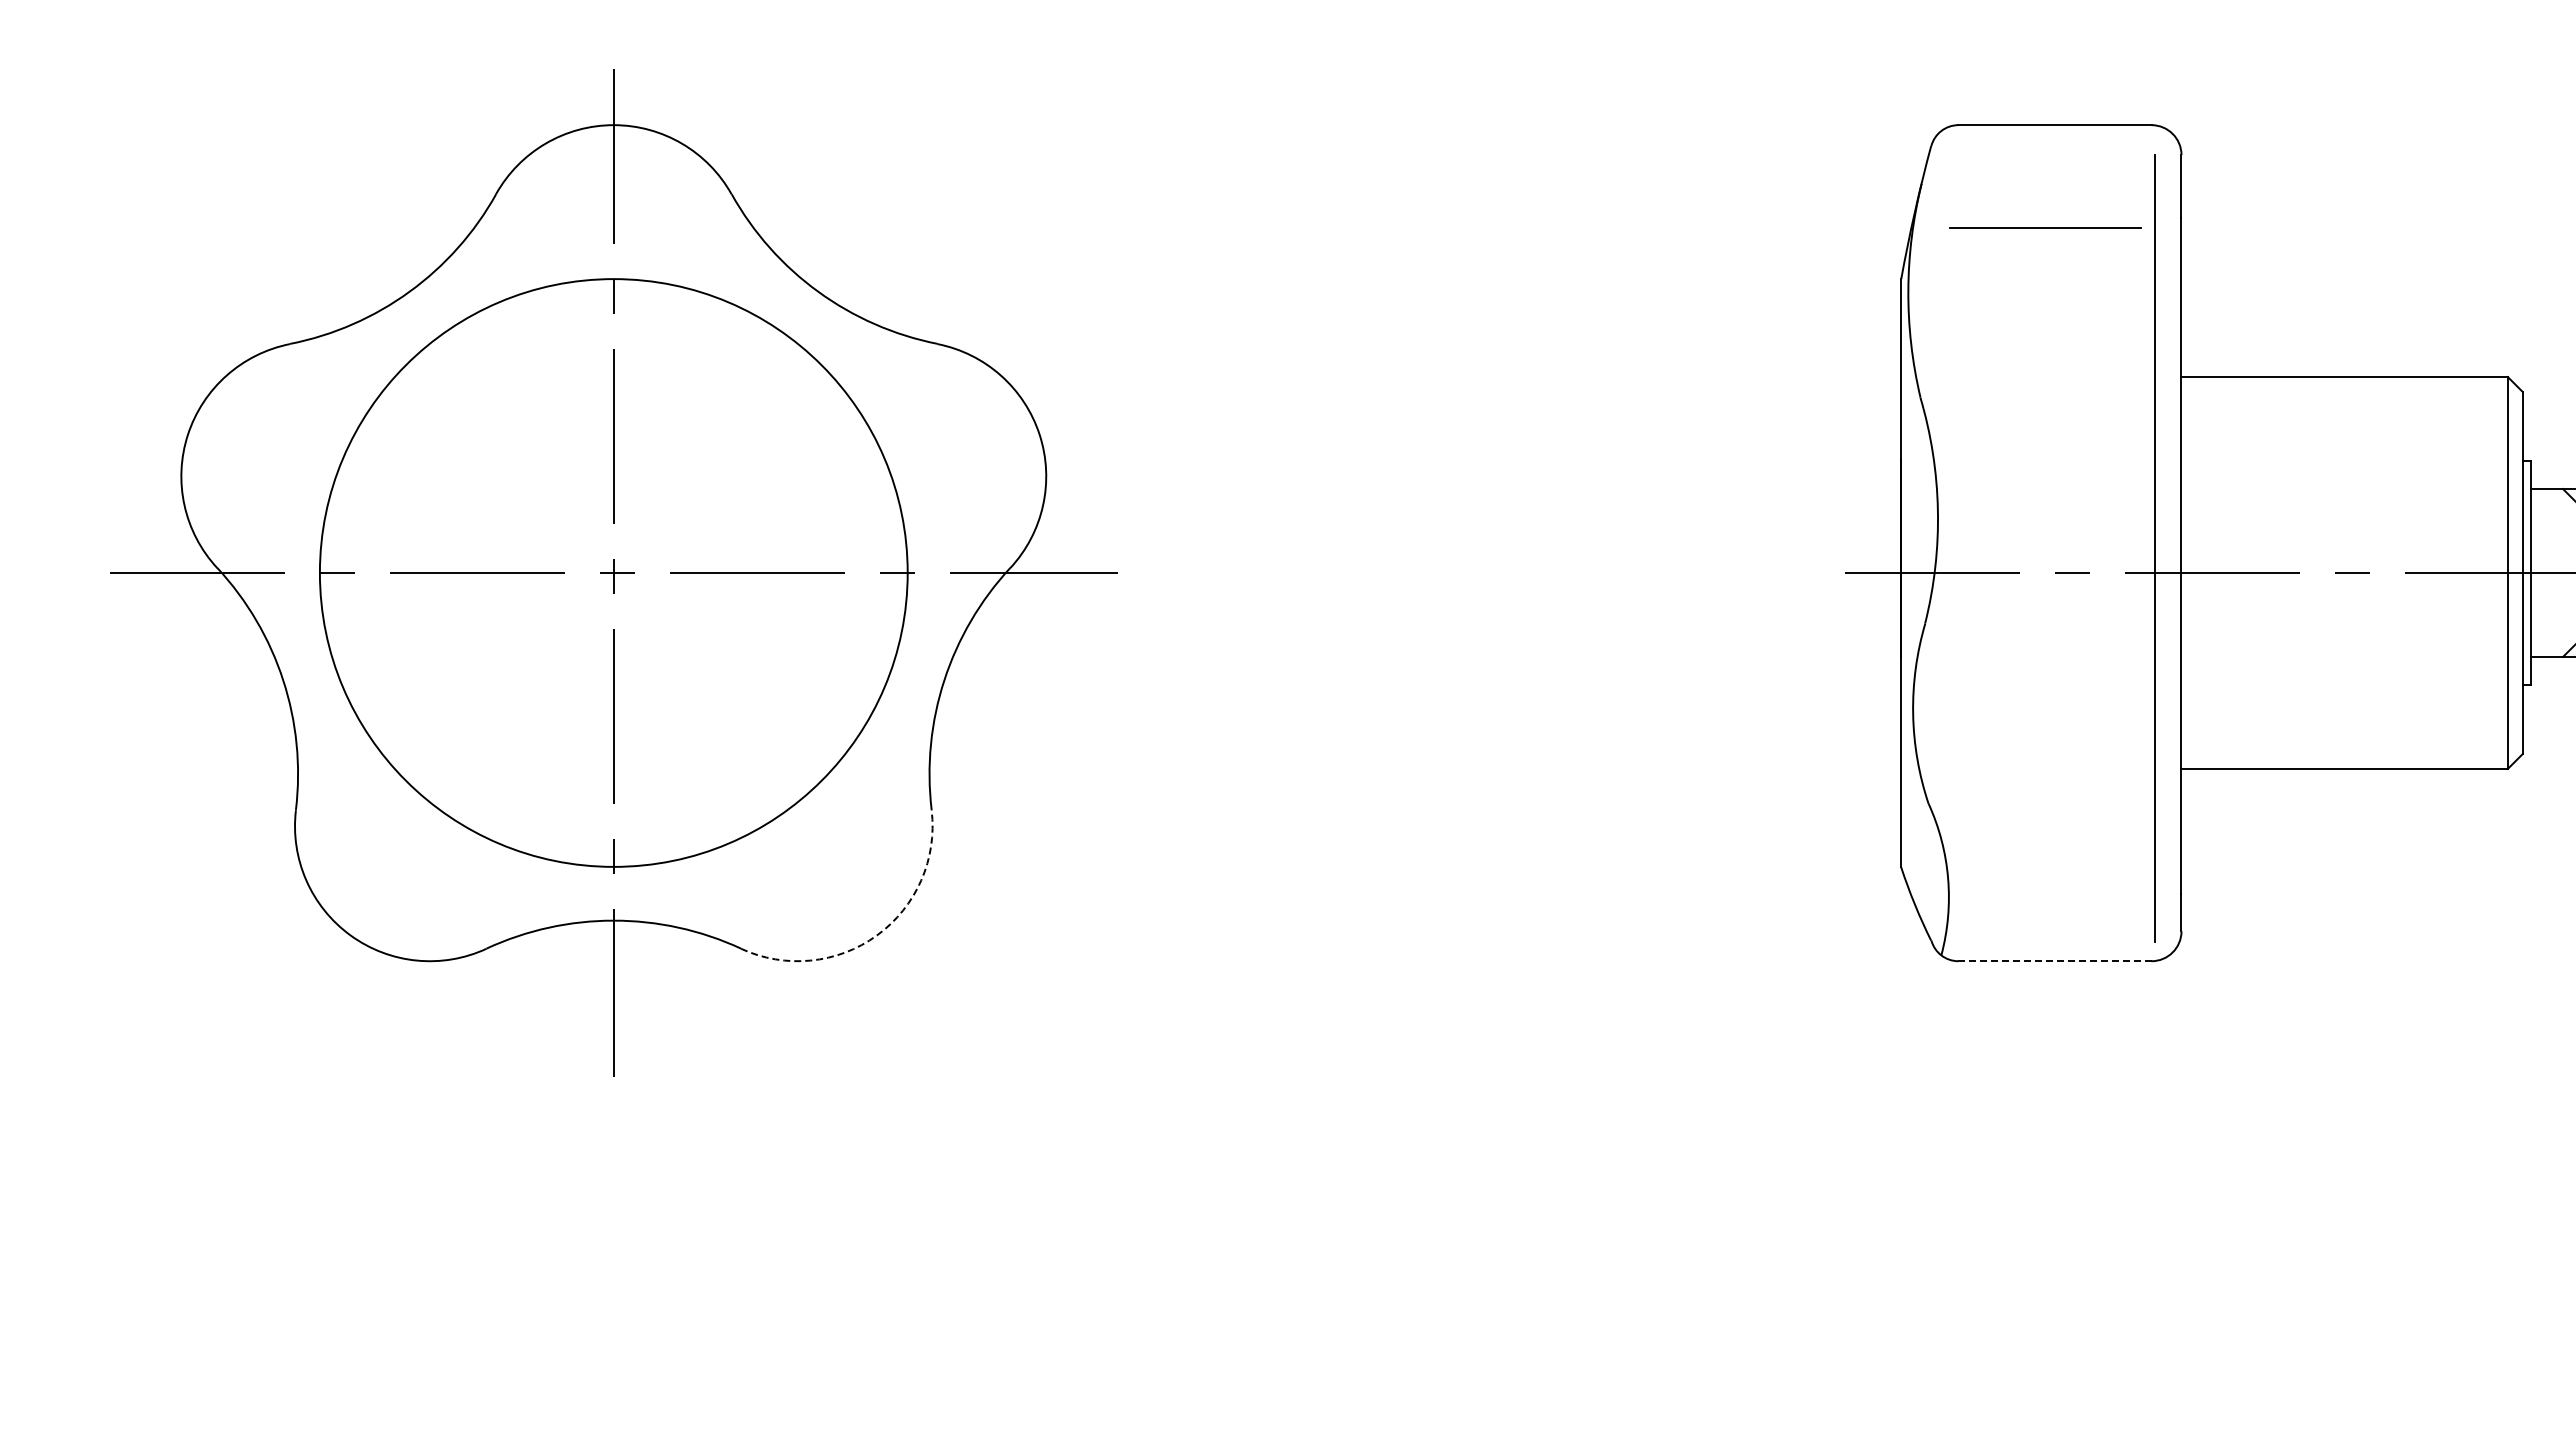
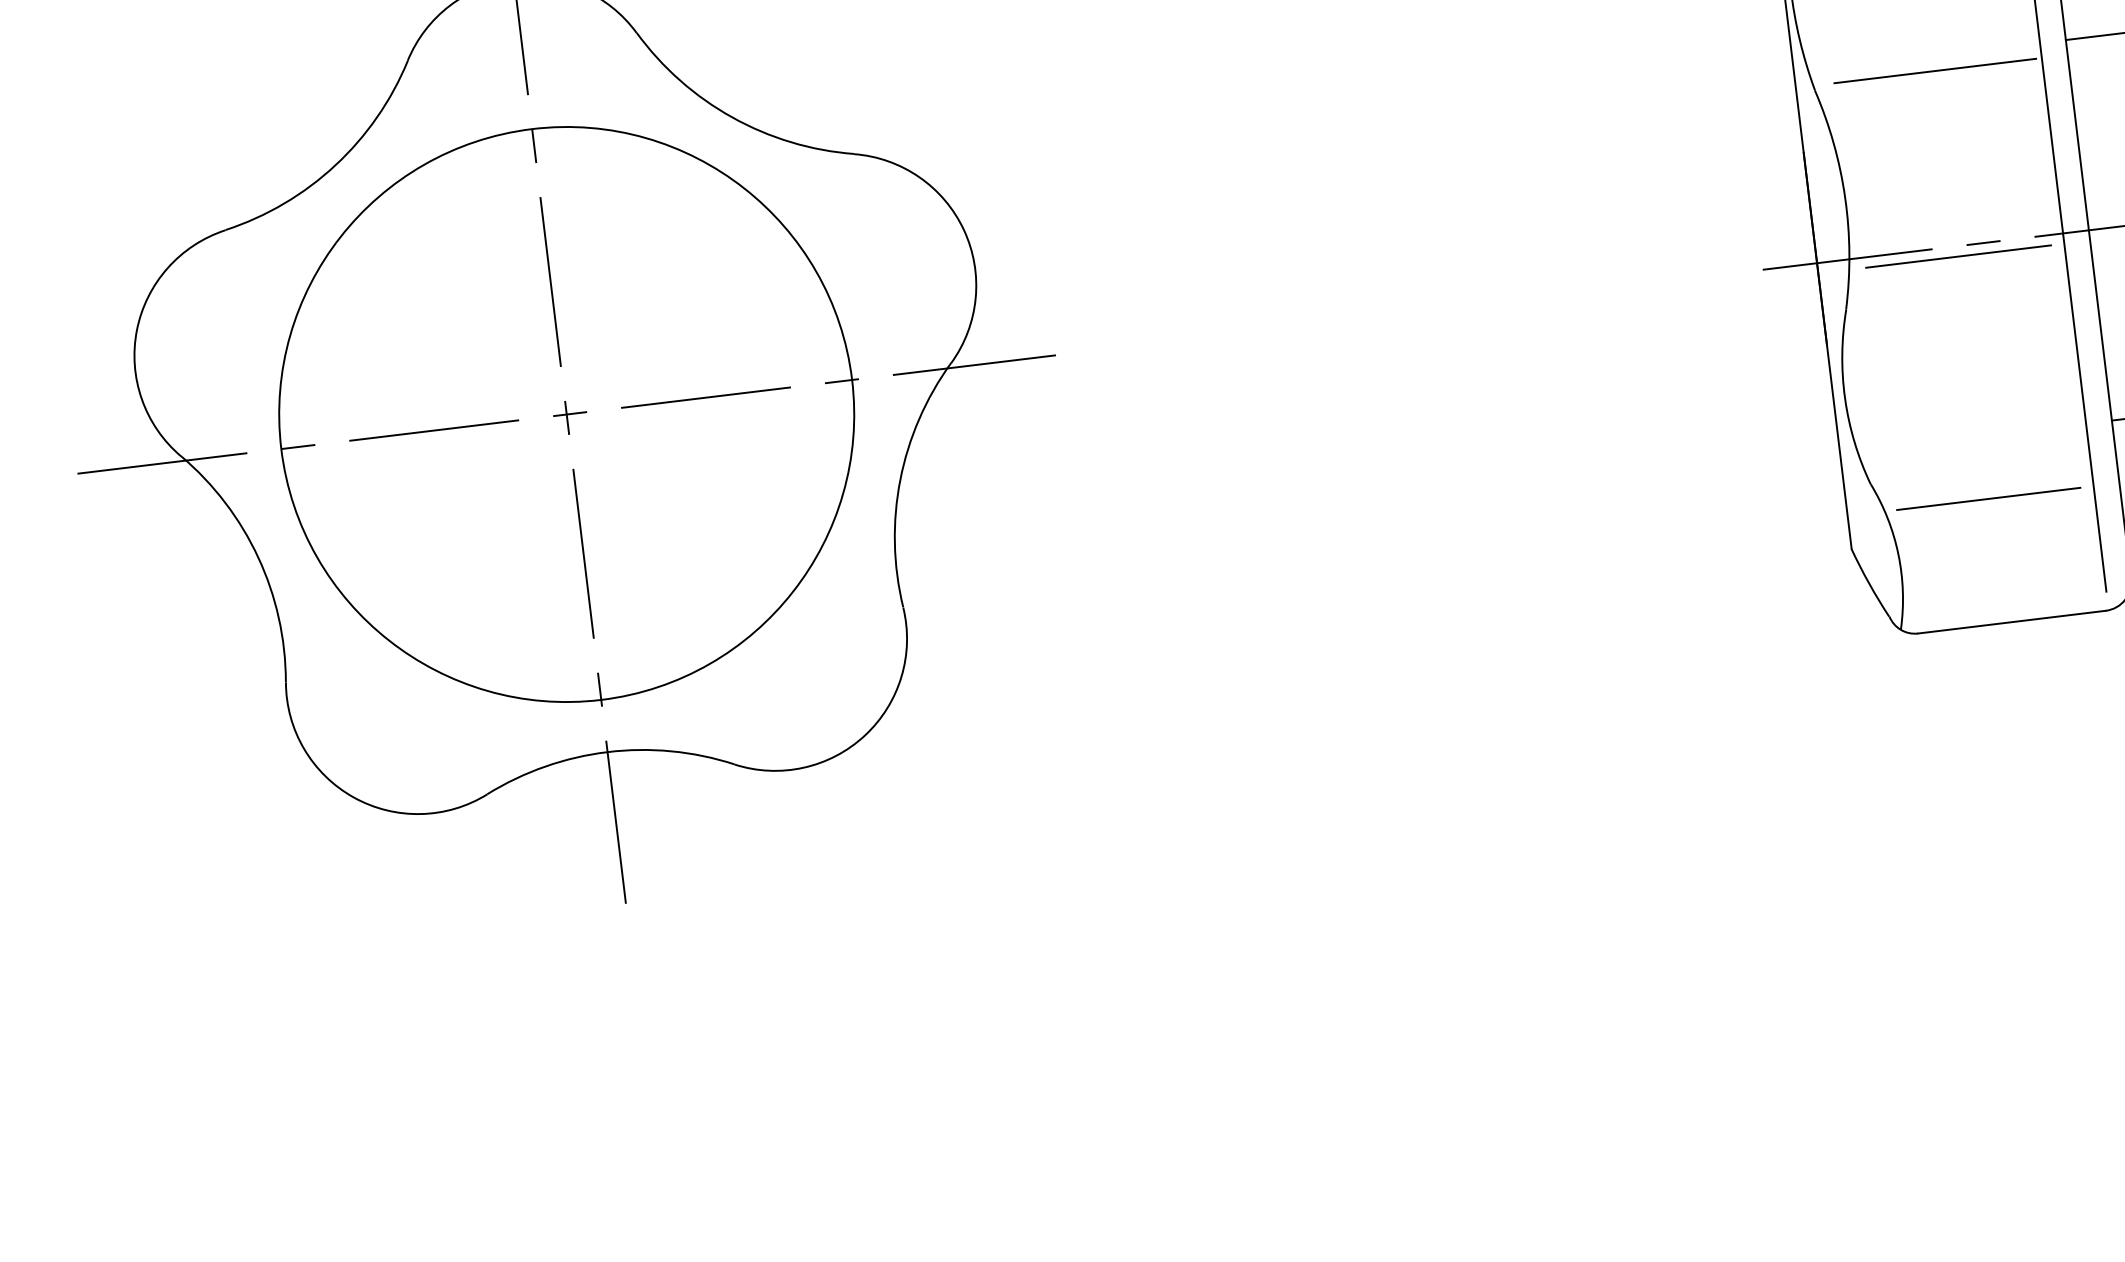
line: (2044, 392) -> (1934, 71), added
line: (2045, 583) -> (1958, 256), added
line: (2046, 833) -> (1988, 499), added
arc: (877, 935) -> (865, 735), dashed -> solid
line: (2055, 961) -> (2012, 622), dashed -> solid

